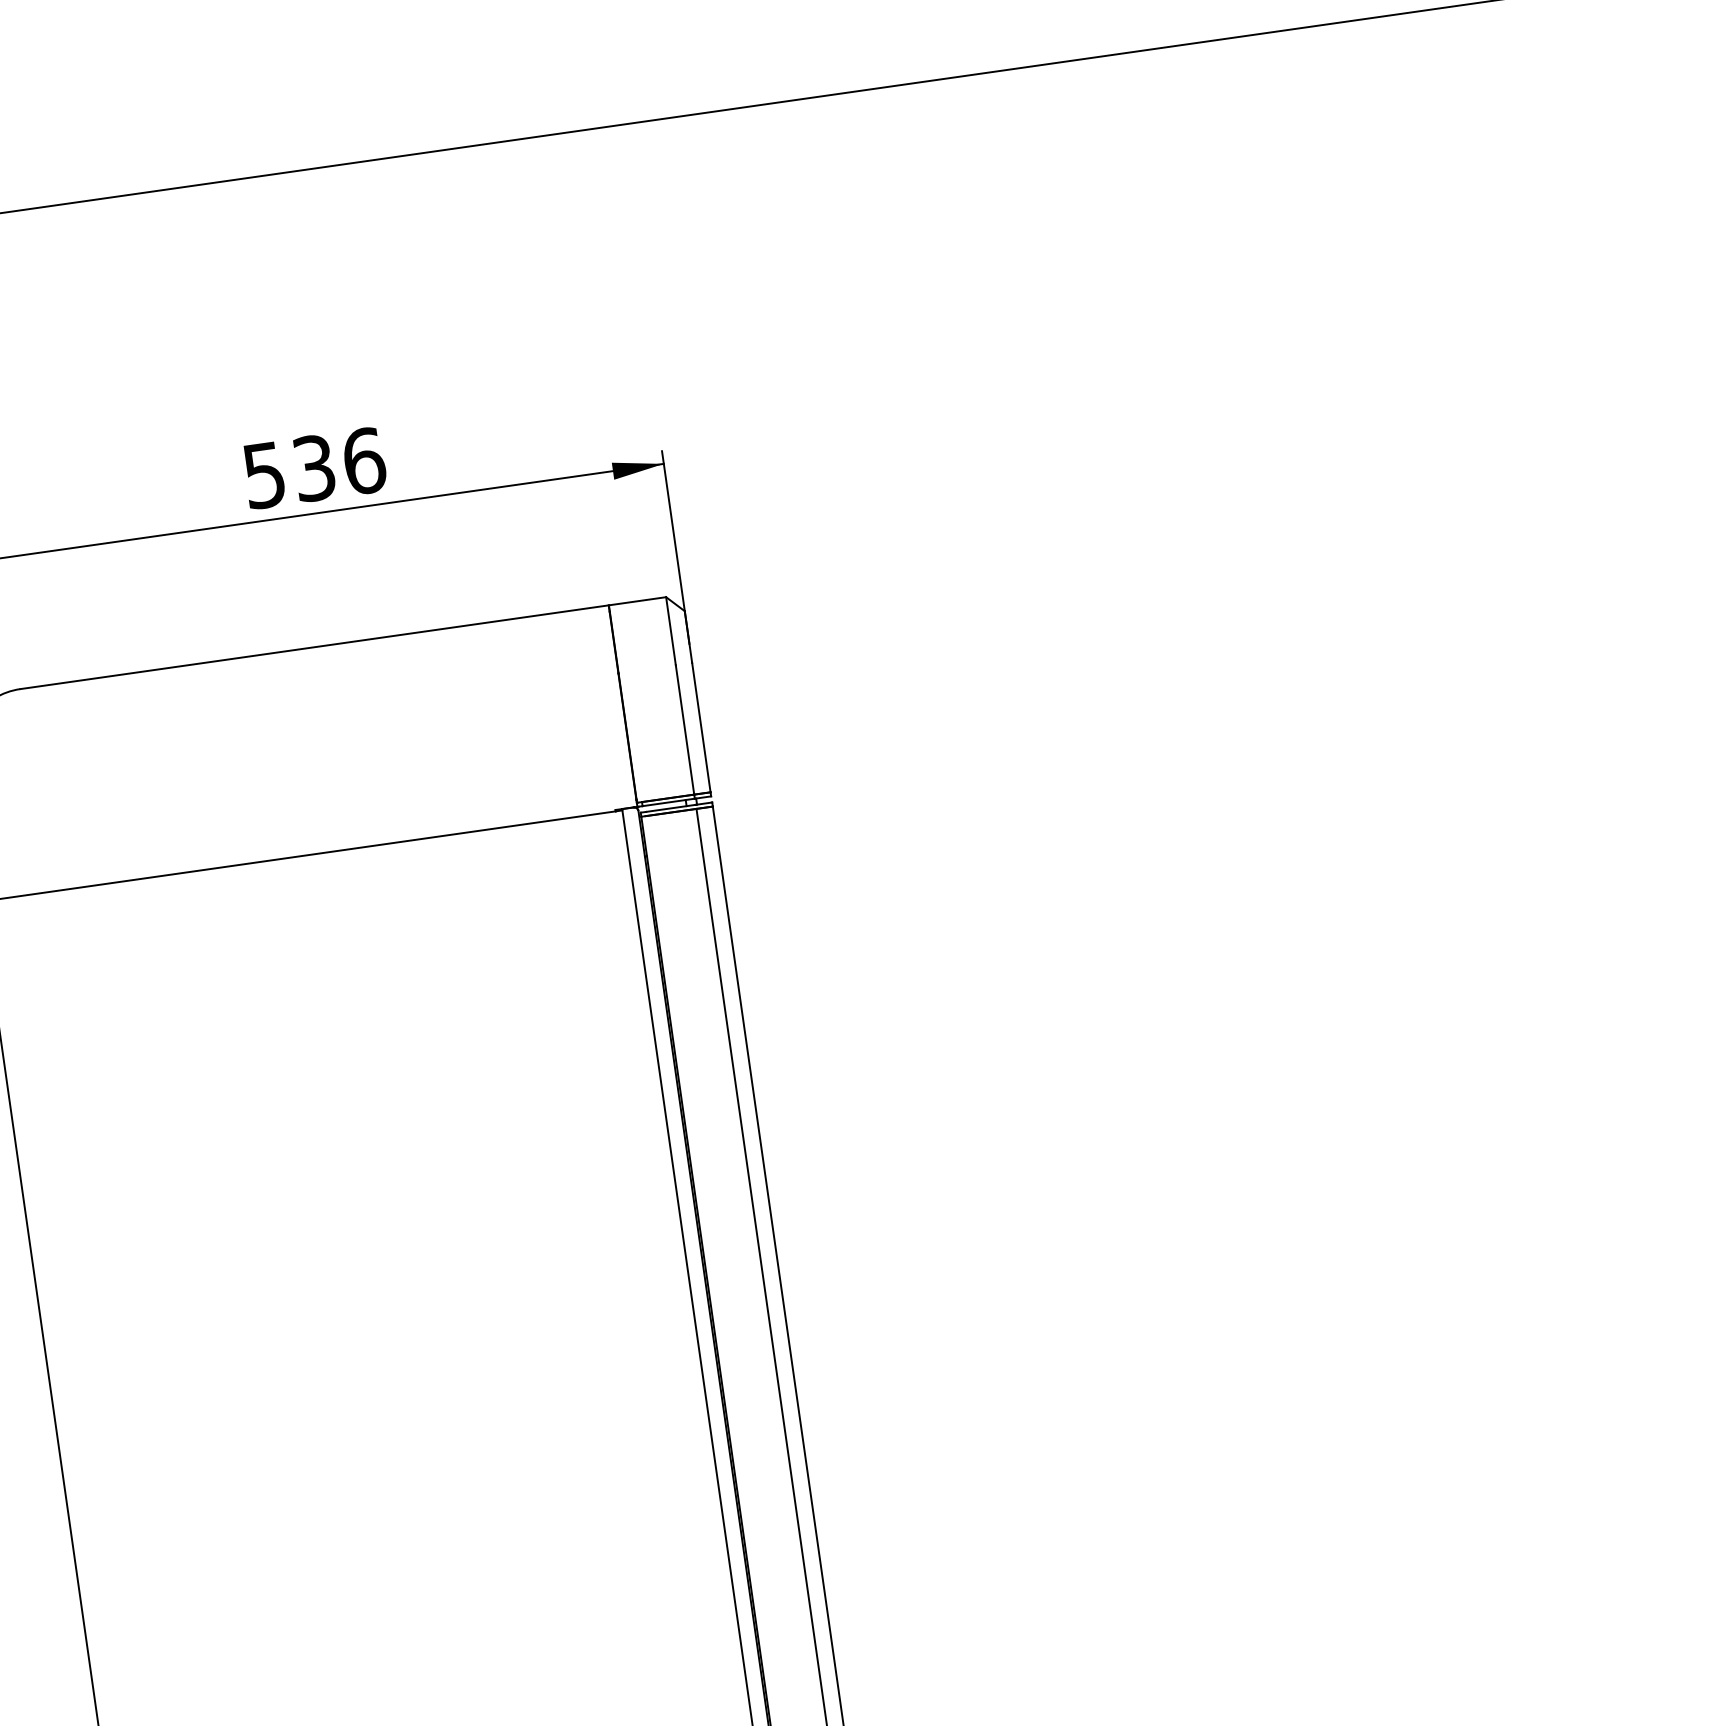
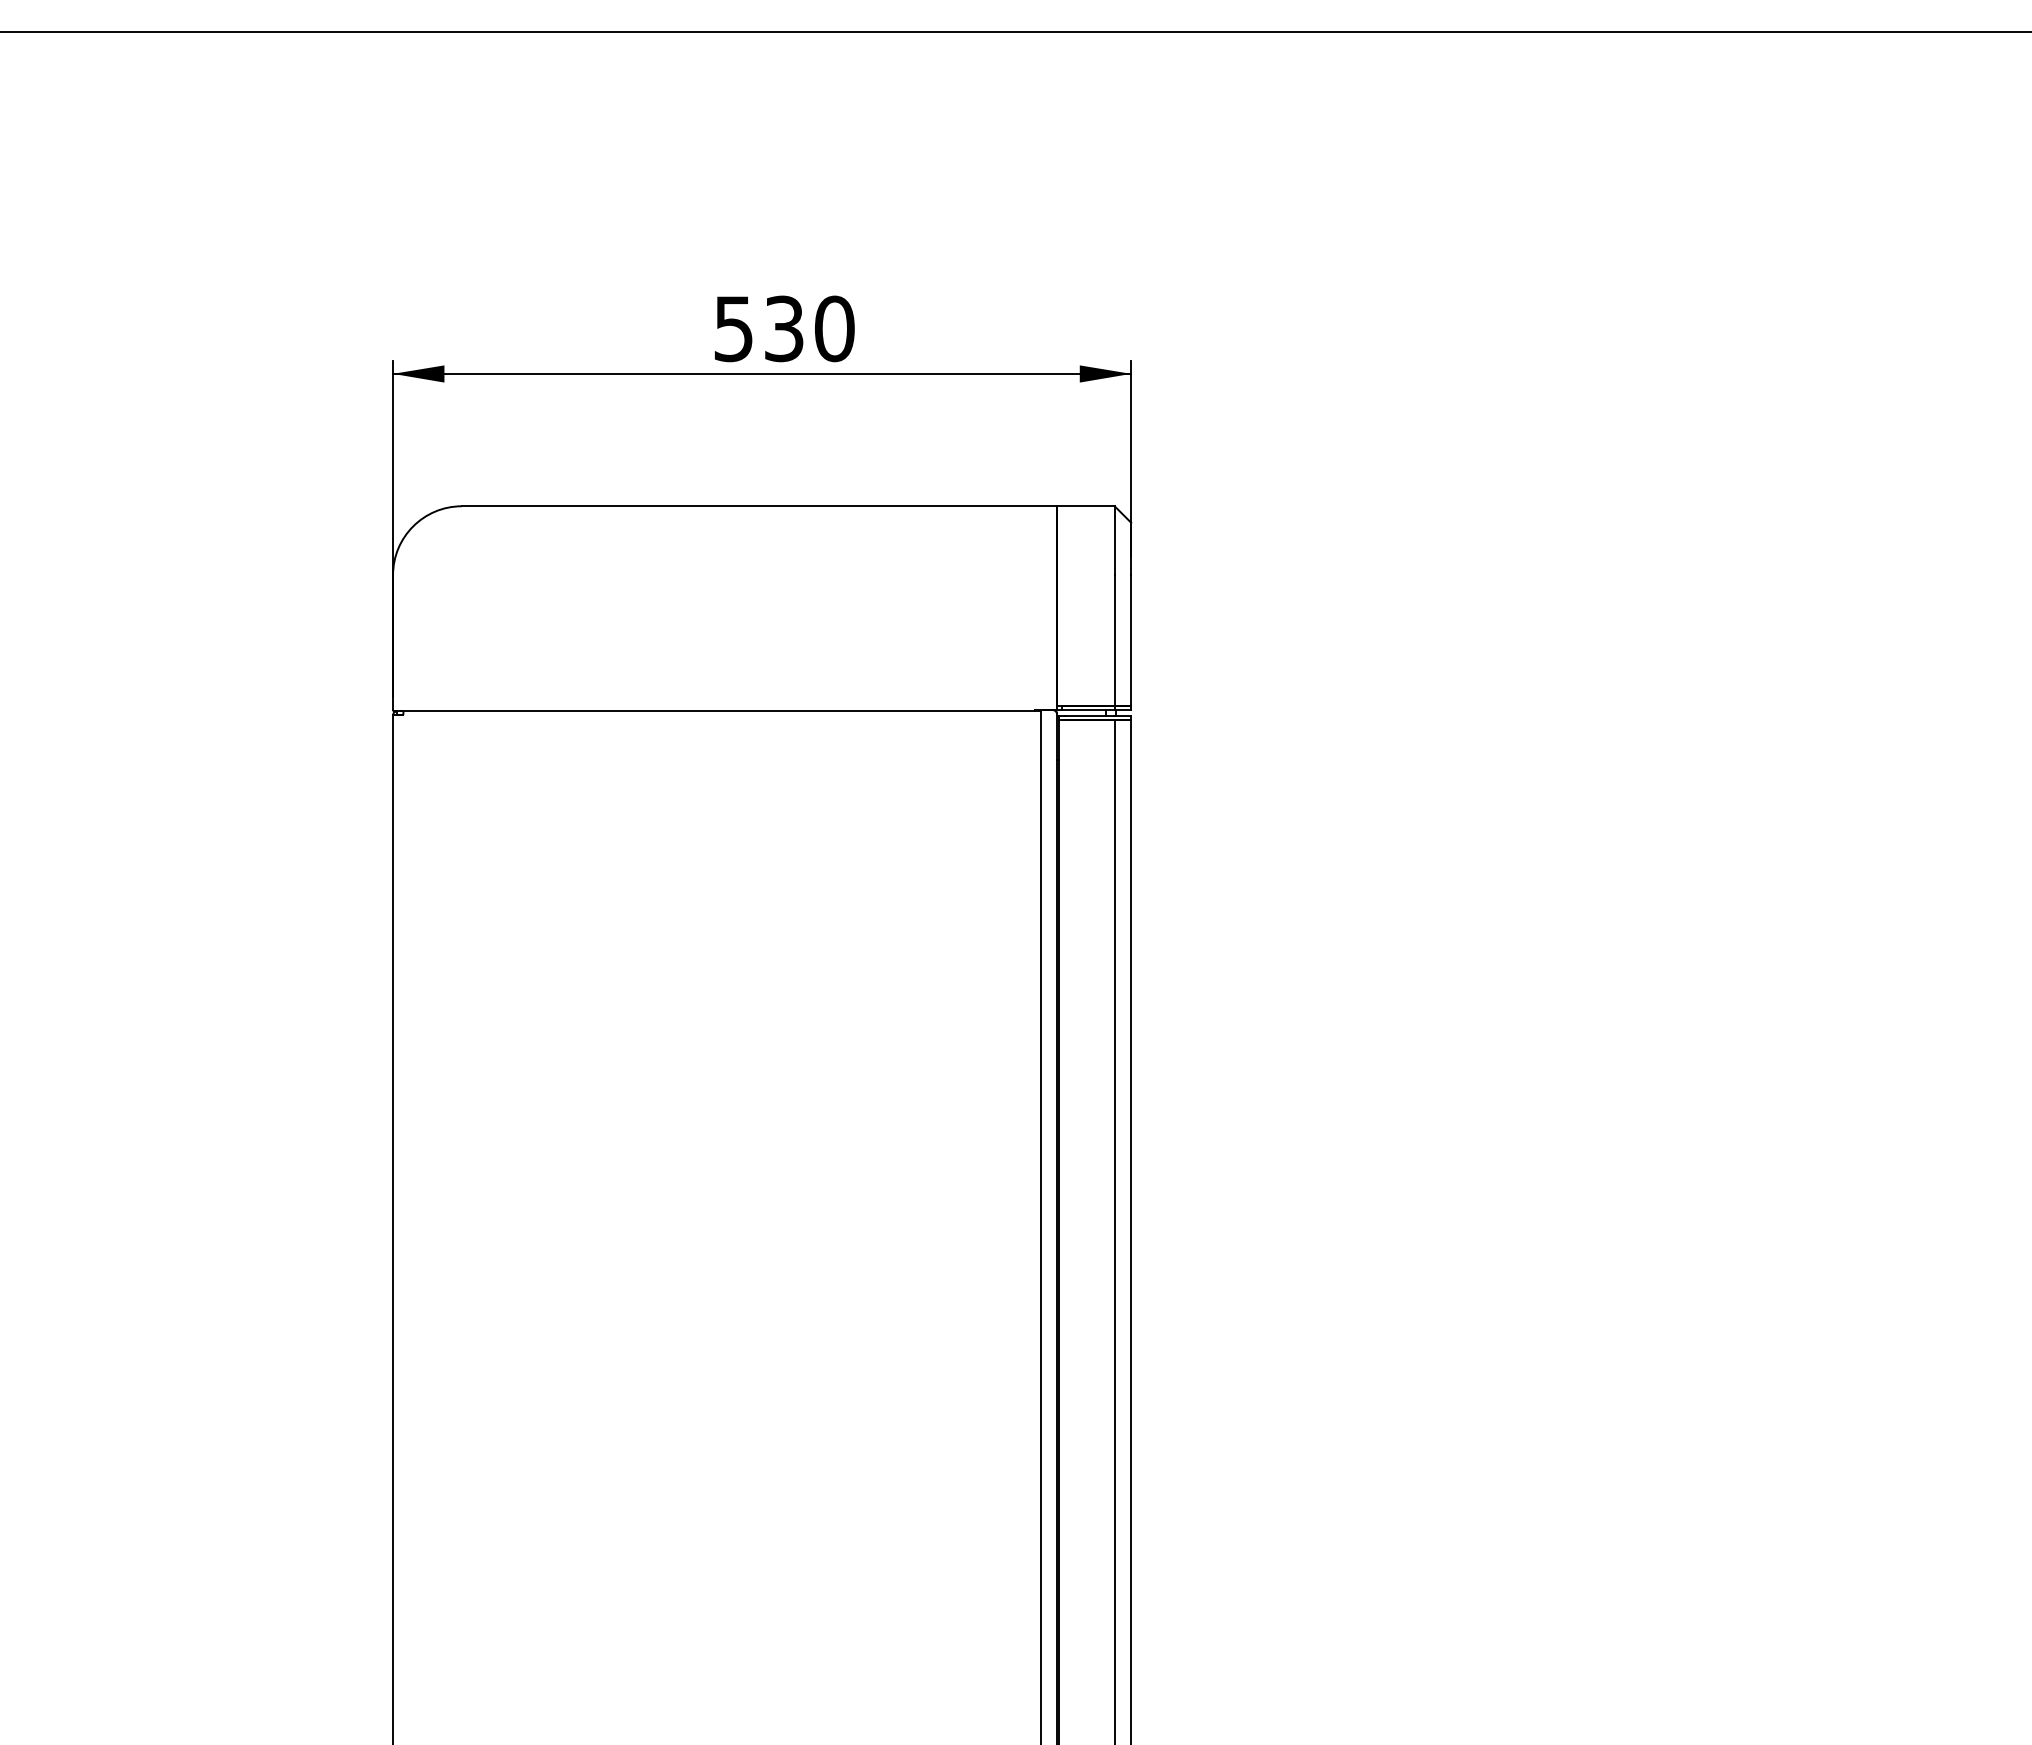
text: (364, 460) -> (835, 328), 536 -> 530

